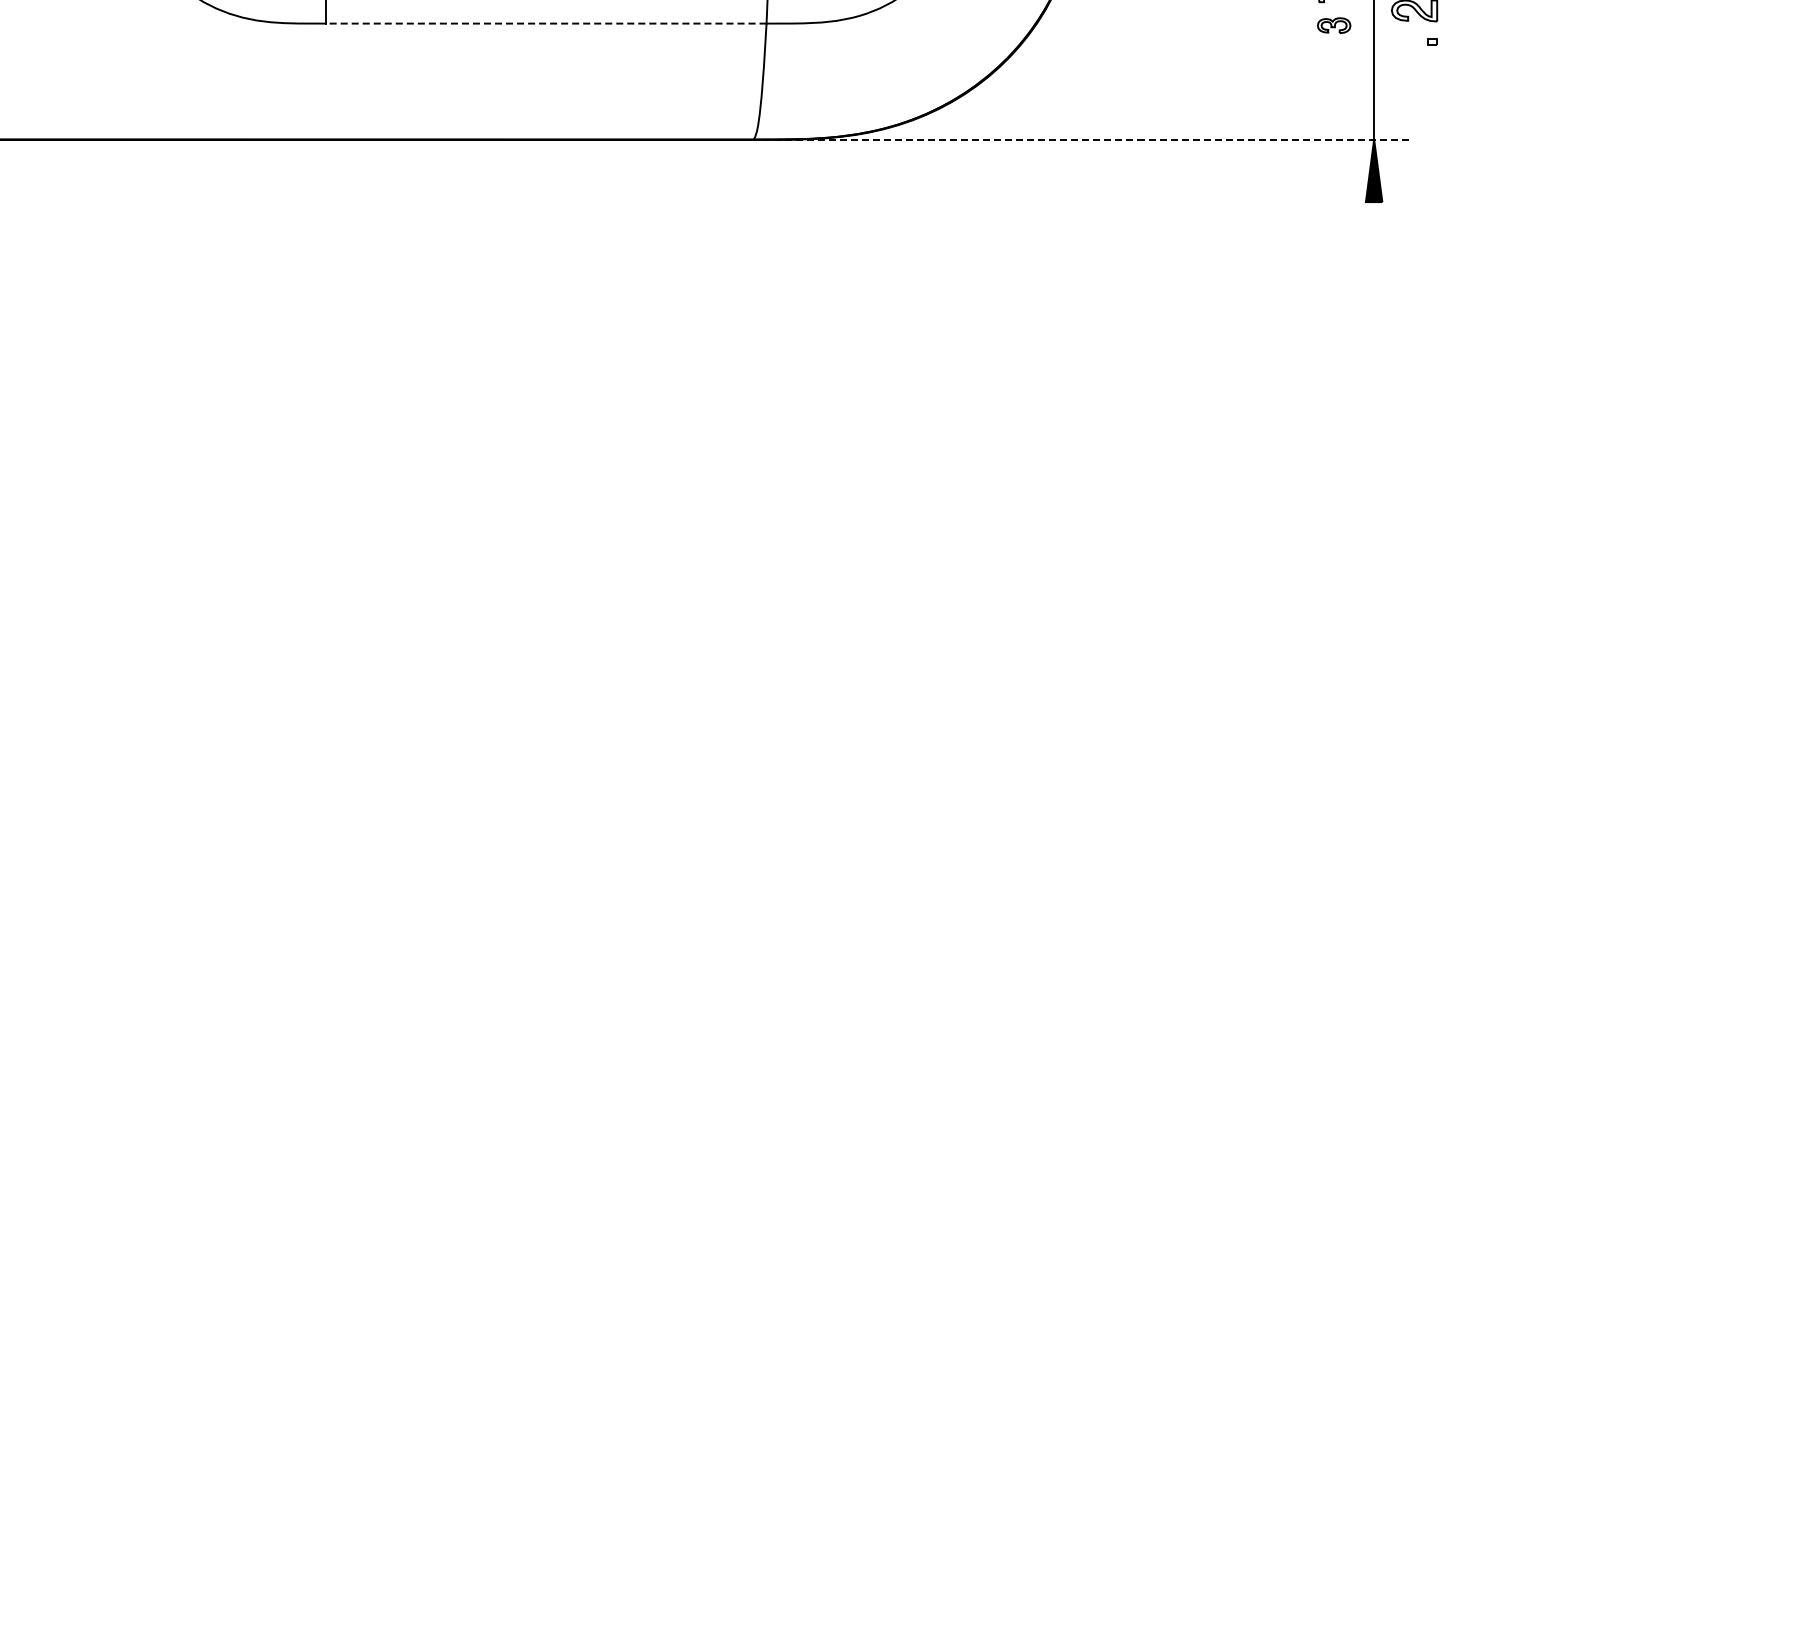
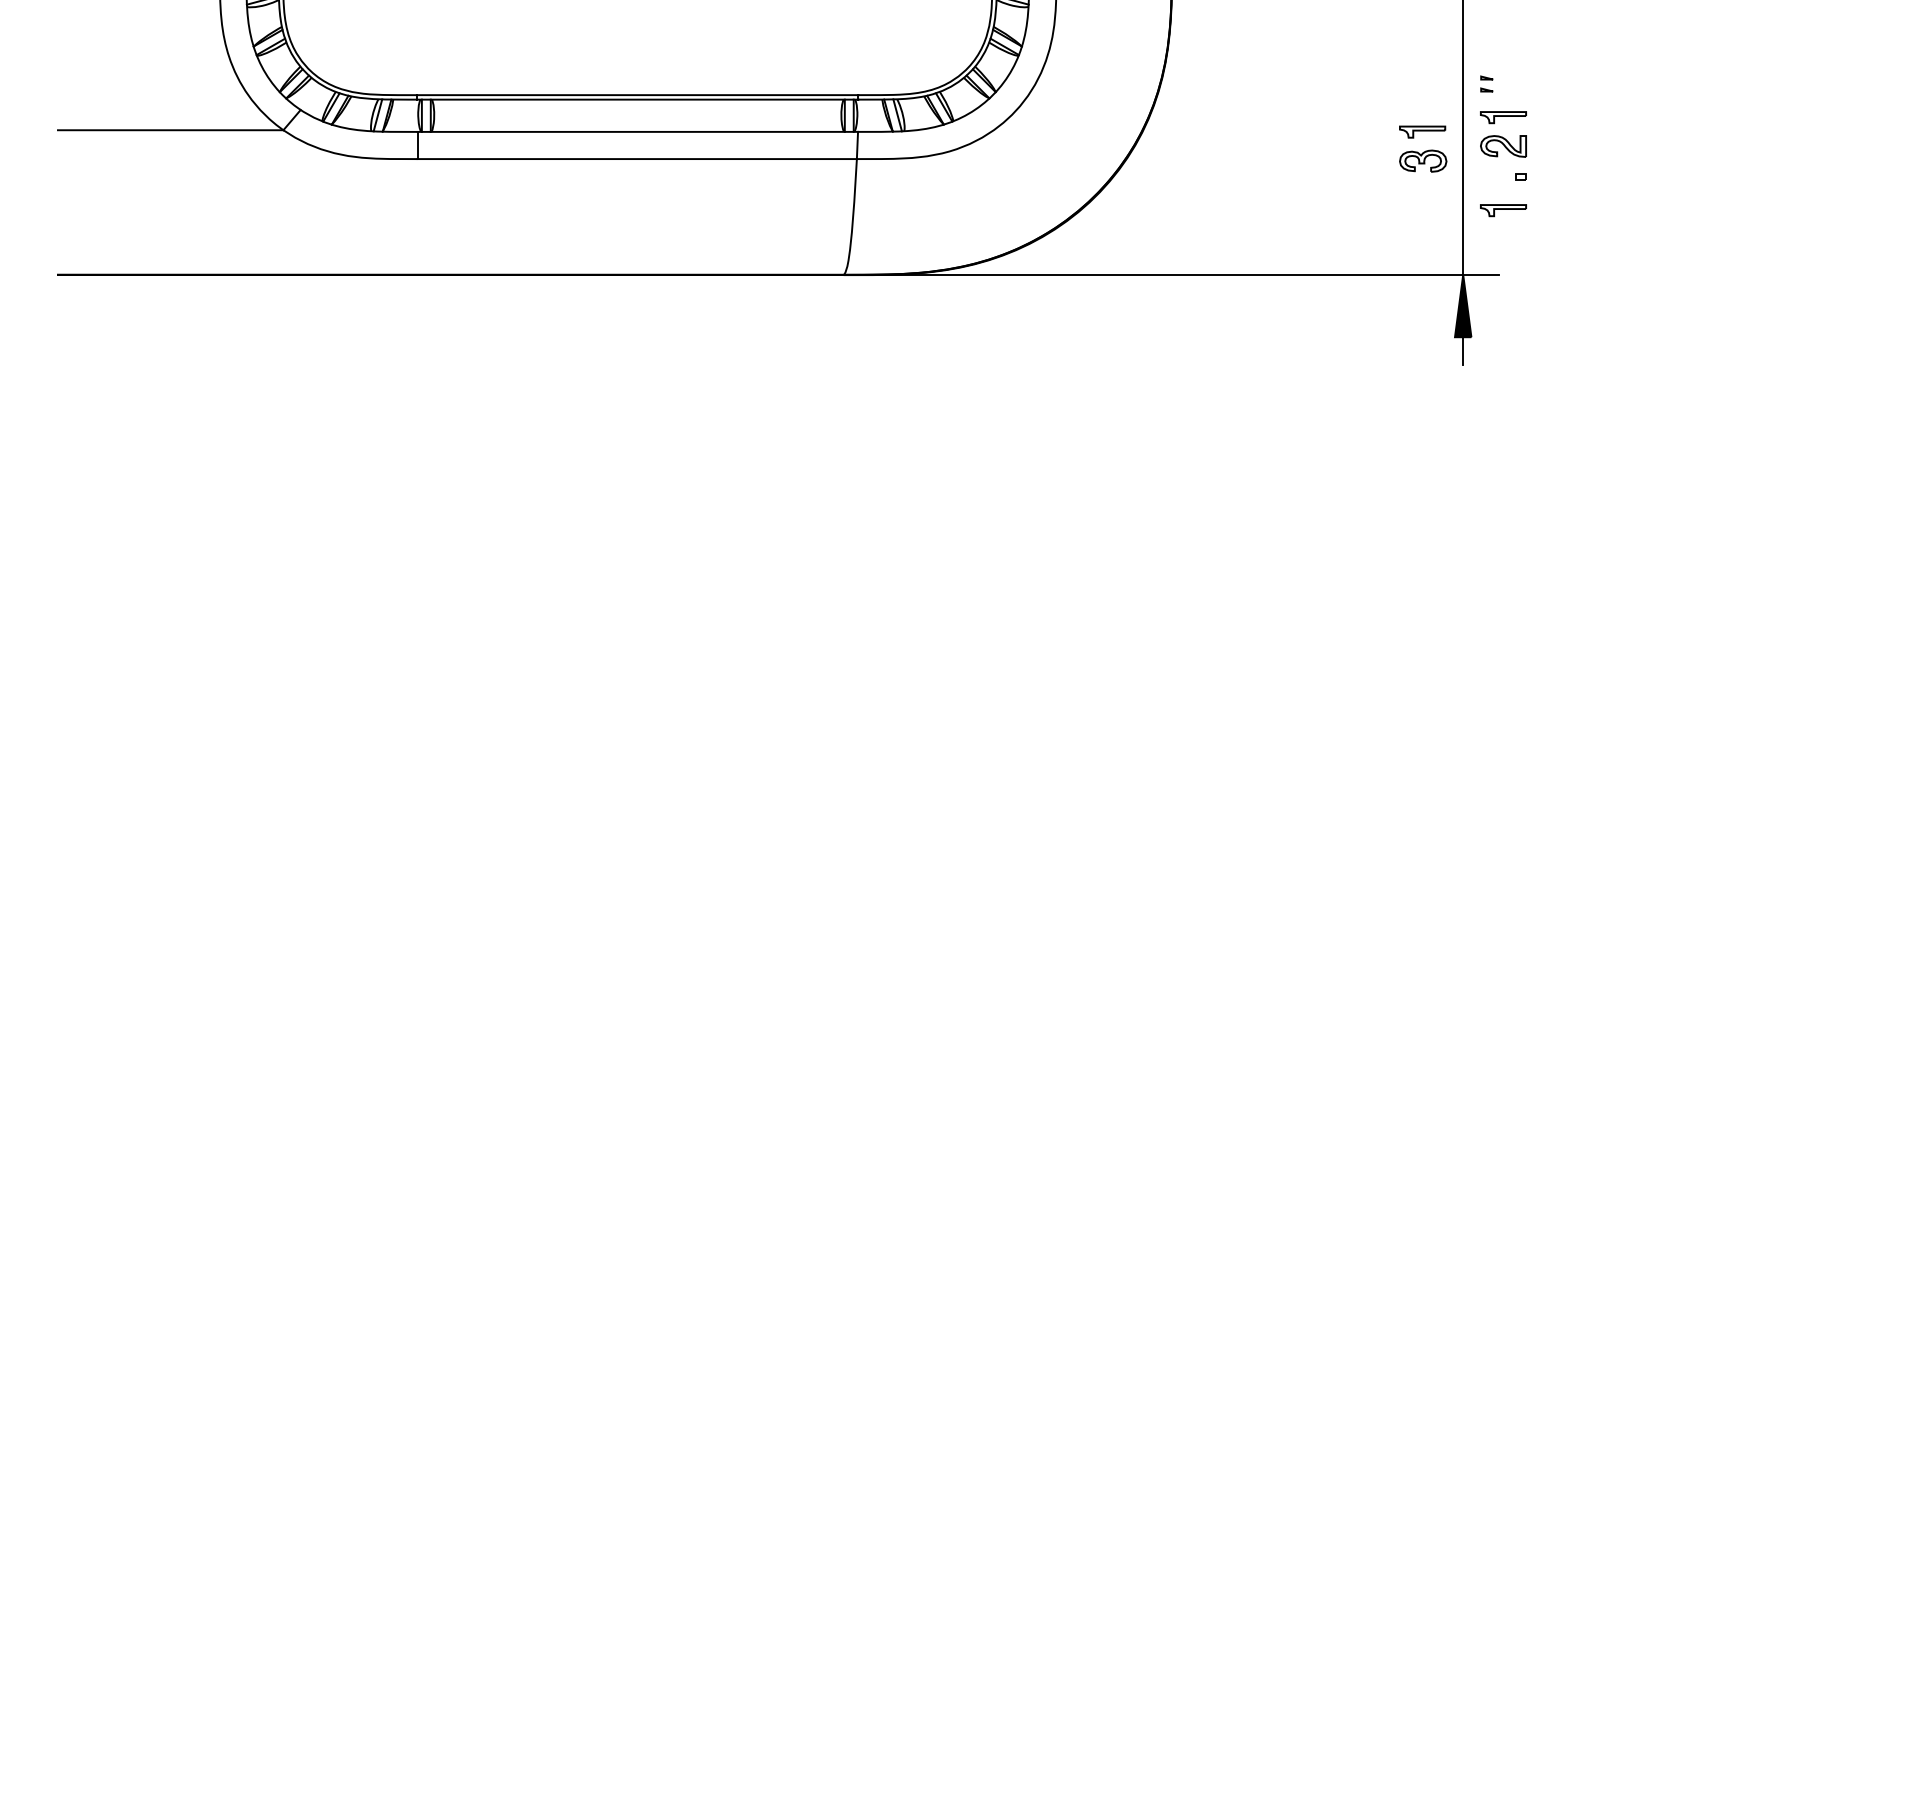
line: (546, 24) -> (637, 159), dashed -> solid
part: (1334, 25) -> (1423, 160), size x1.43
part: (1414, 75) -> (1503, 210), added
line: (1086, 139) -> (1176, 274), dashed -> solid
line: (1374, 215) -> (1463, 350), added

